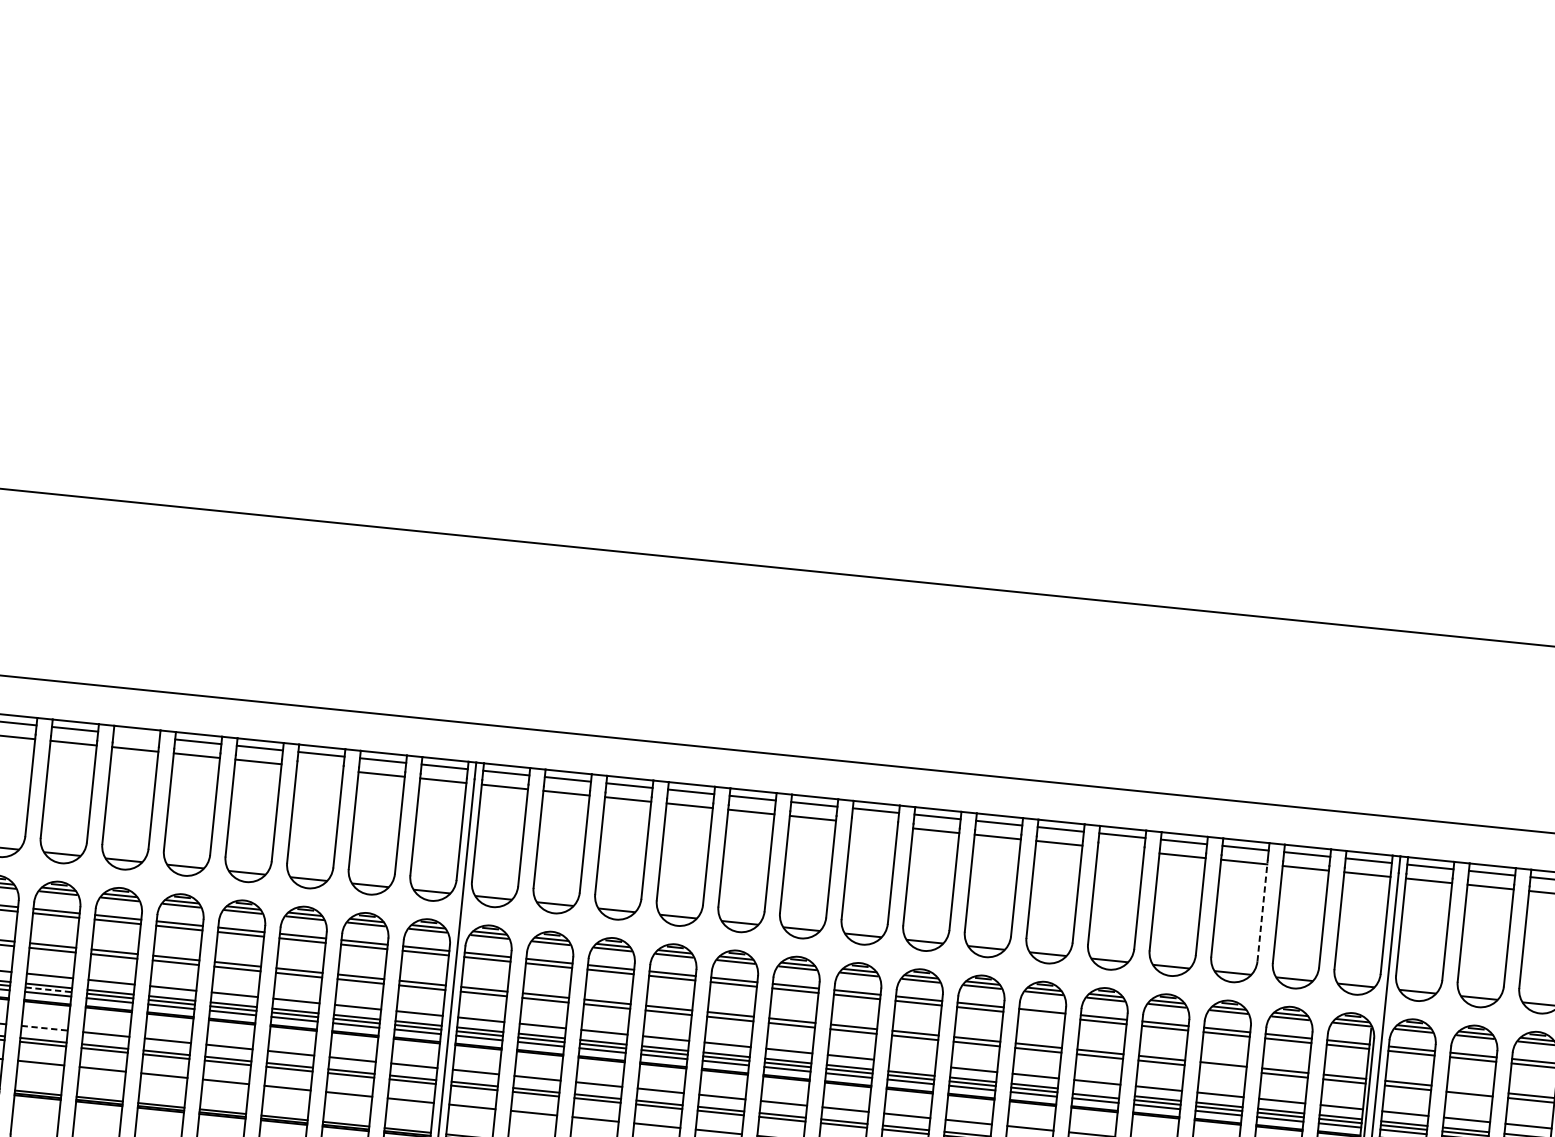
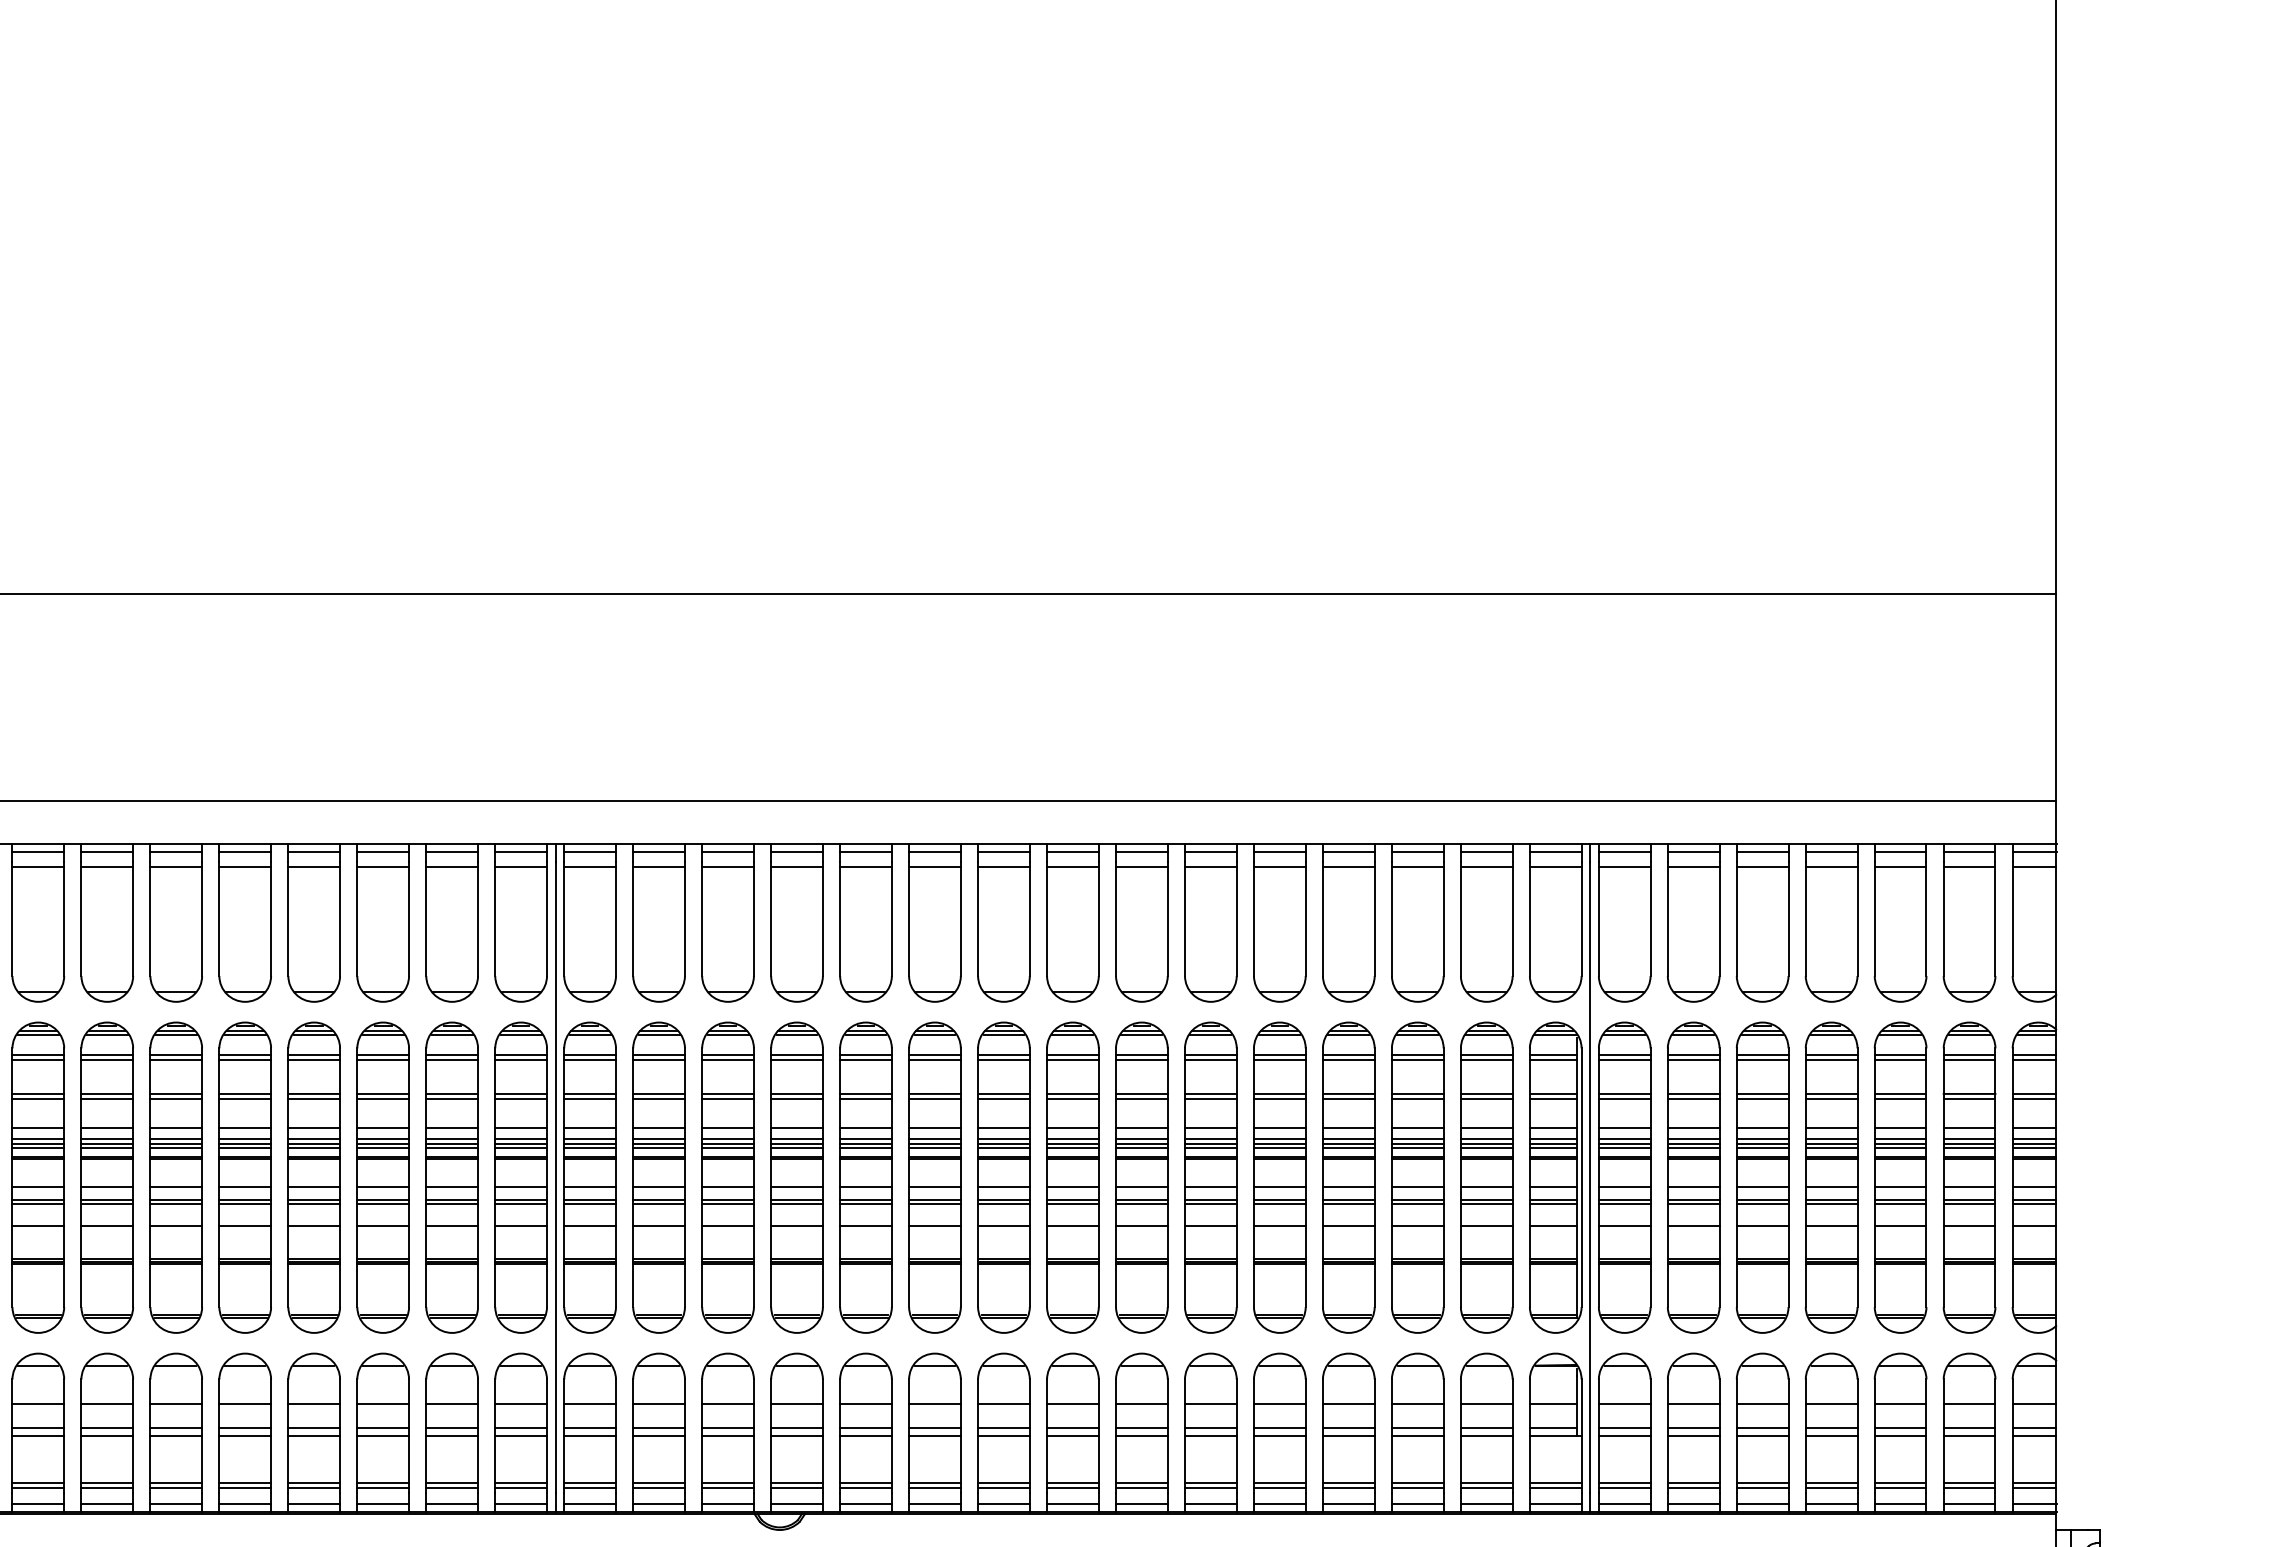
line: (136, 735) -> (176, 851), added
line: (320, 768) -> (383, 867), added
line: (874, 824) -> (1003, 867), added
line: (1120, 849) -> (1279, 867), added
line: (1262, 910) -> (1443, 919), dashed -> solid
line: (48, 989) -> (107, 1143), dashed -> solid
line: (1041, 1015) -> (1210, 1060), added
line: (44, 1028) -> (107, 1186), dashed -> solid
line: (912, 1063) -> (1072, 1128), added
line: (1222, 1069) -> (1417, 1099), added
line: (1469, 1089) -> (1693, 1093), added
line: (1096, 1092) -> (1279, 1139), added

